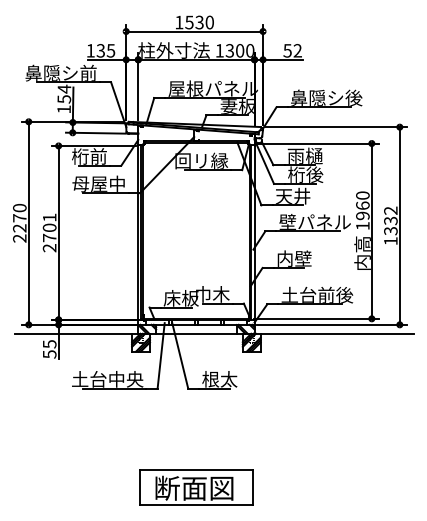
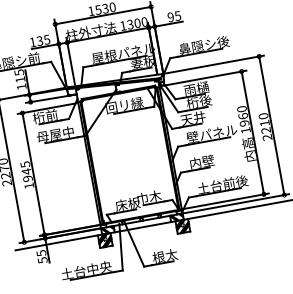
text: (292, 50) -> (174, 16), 52 -> 95
text: (64, 93) -> (19, 75), 154 -> 115
text: (390, 225) -> (265, 126), 1332 -> 2210
text: (49, 232) -> (27, 174), 2701 -> 1945

